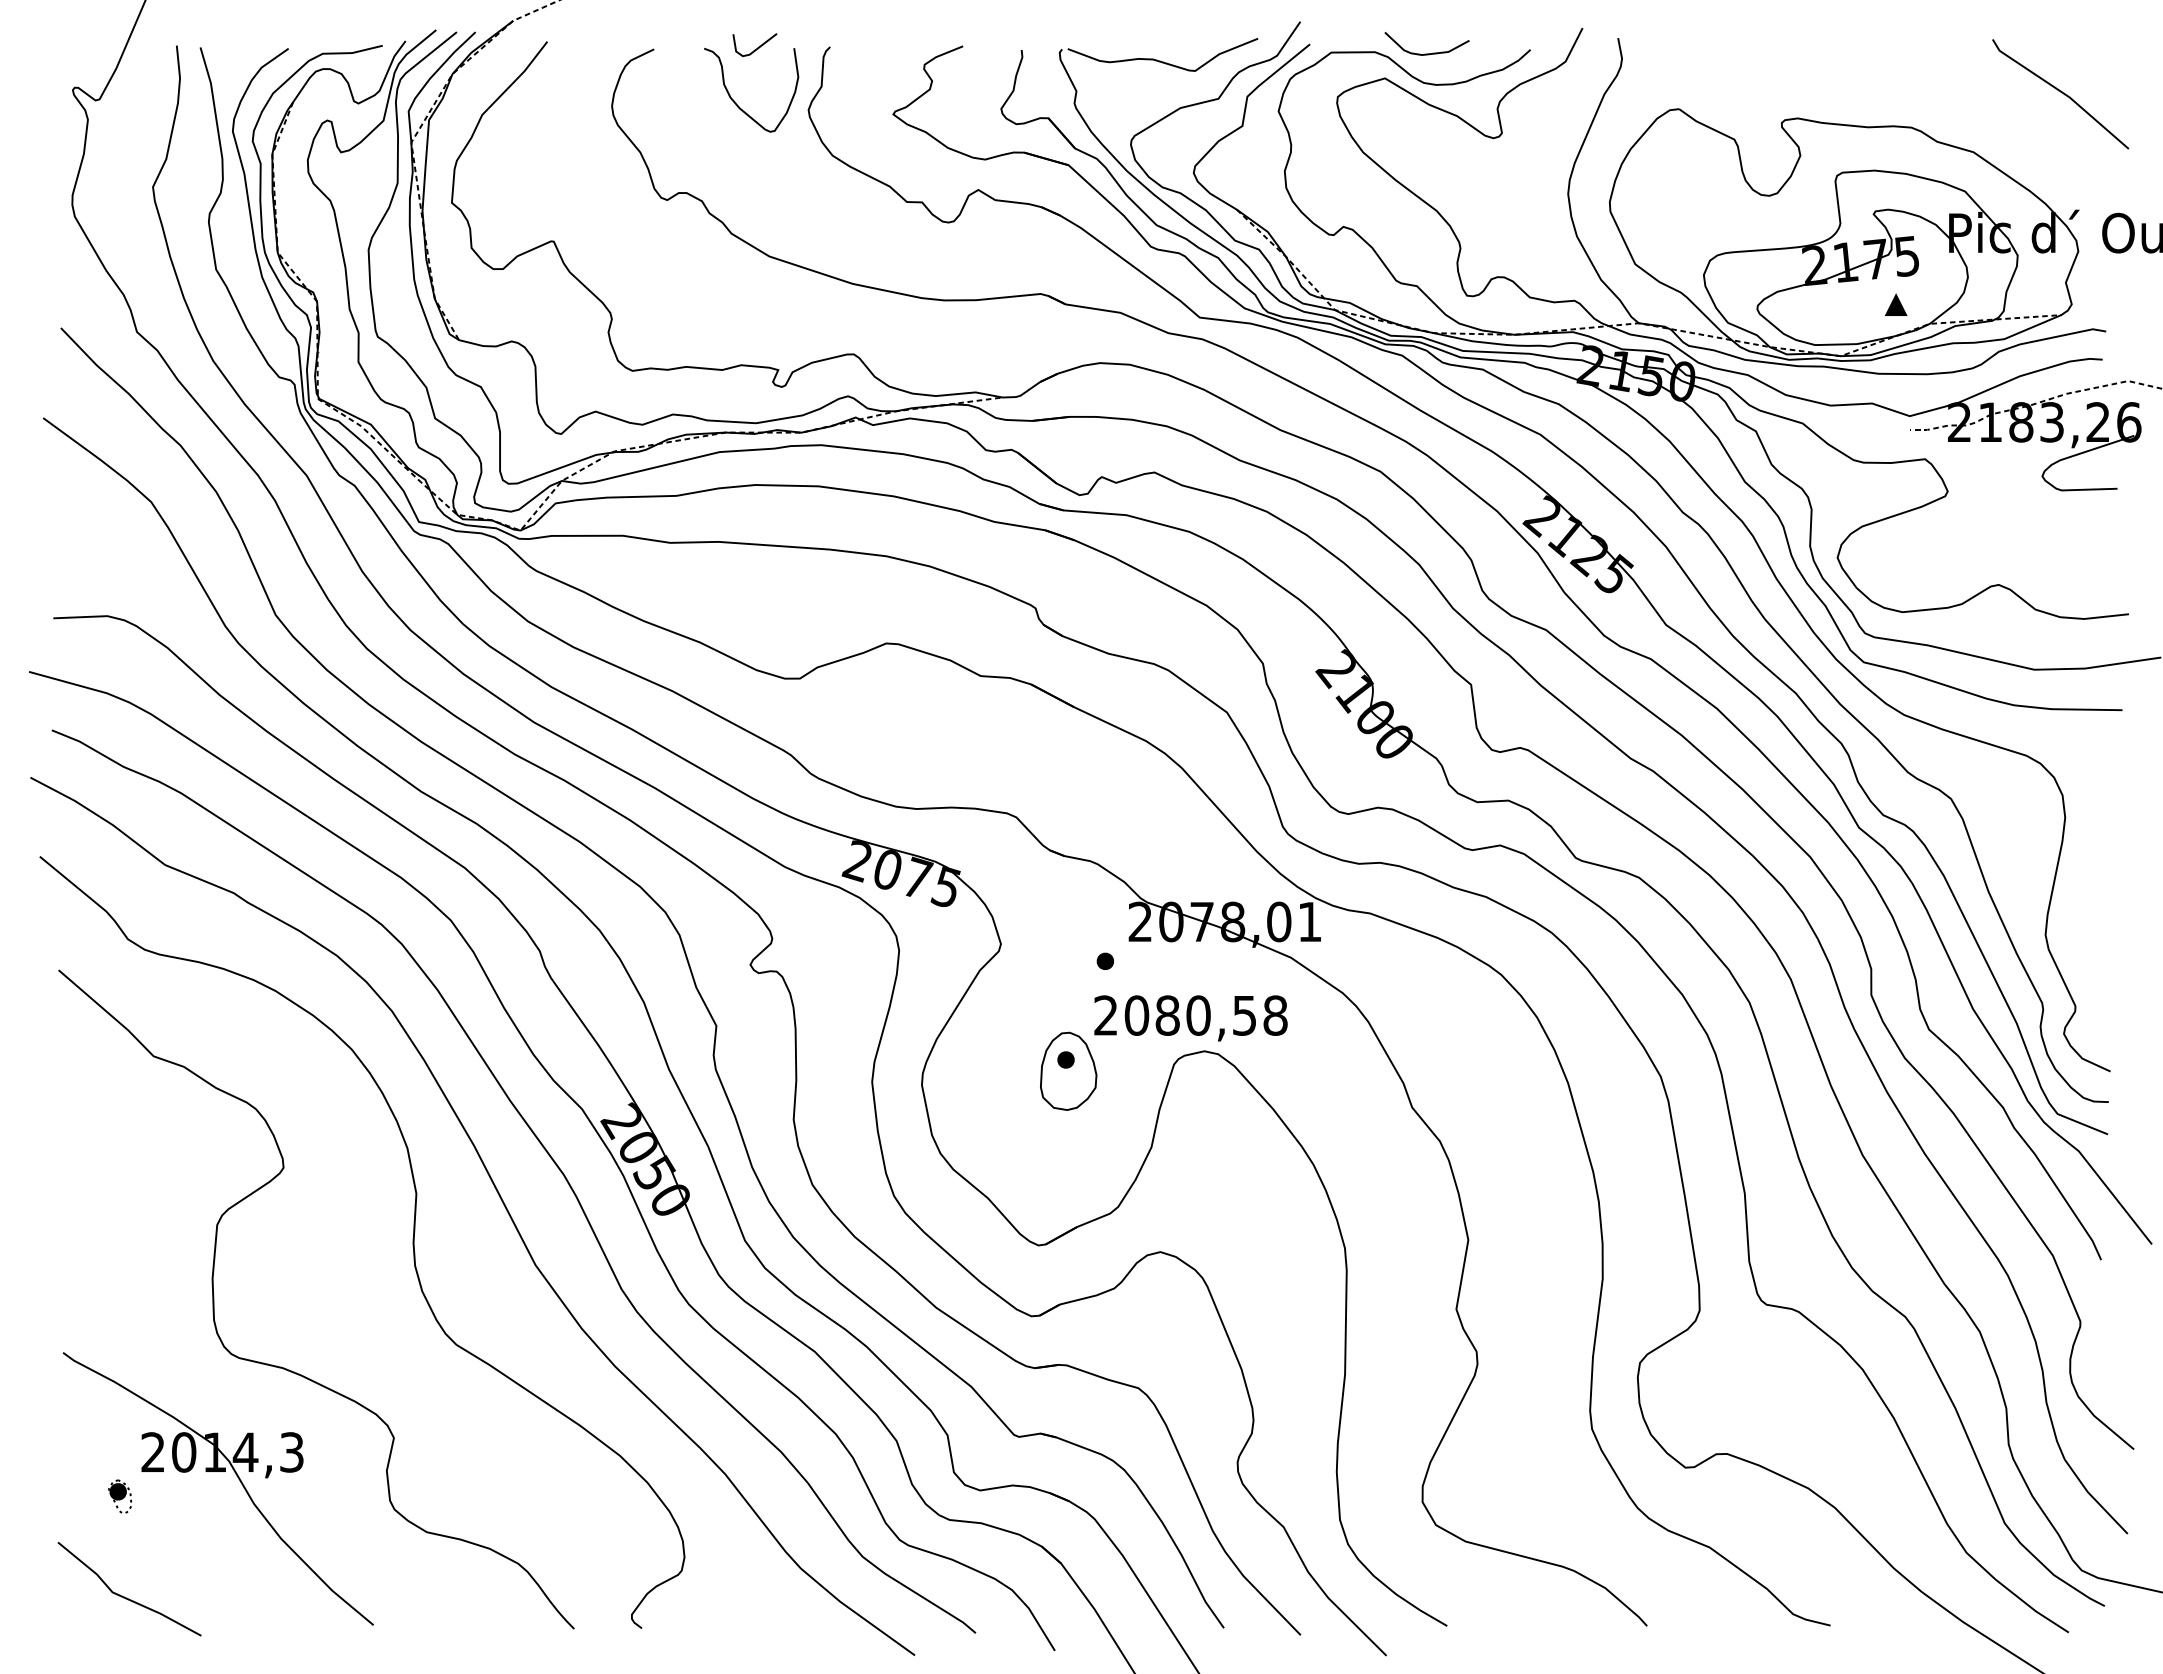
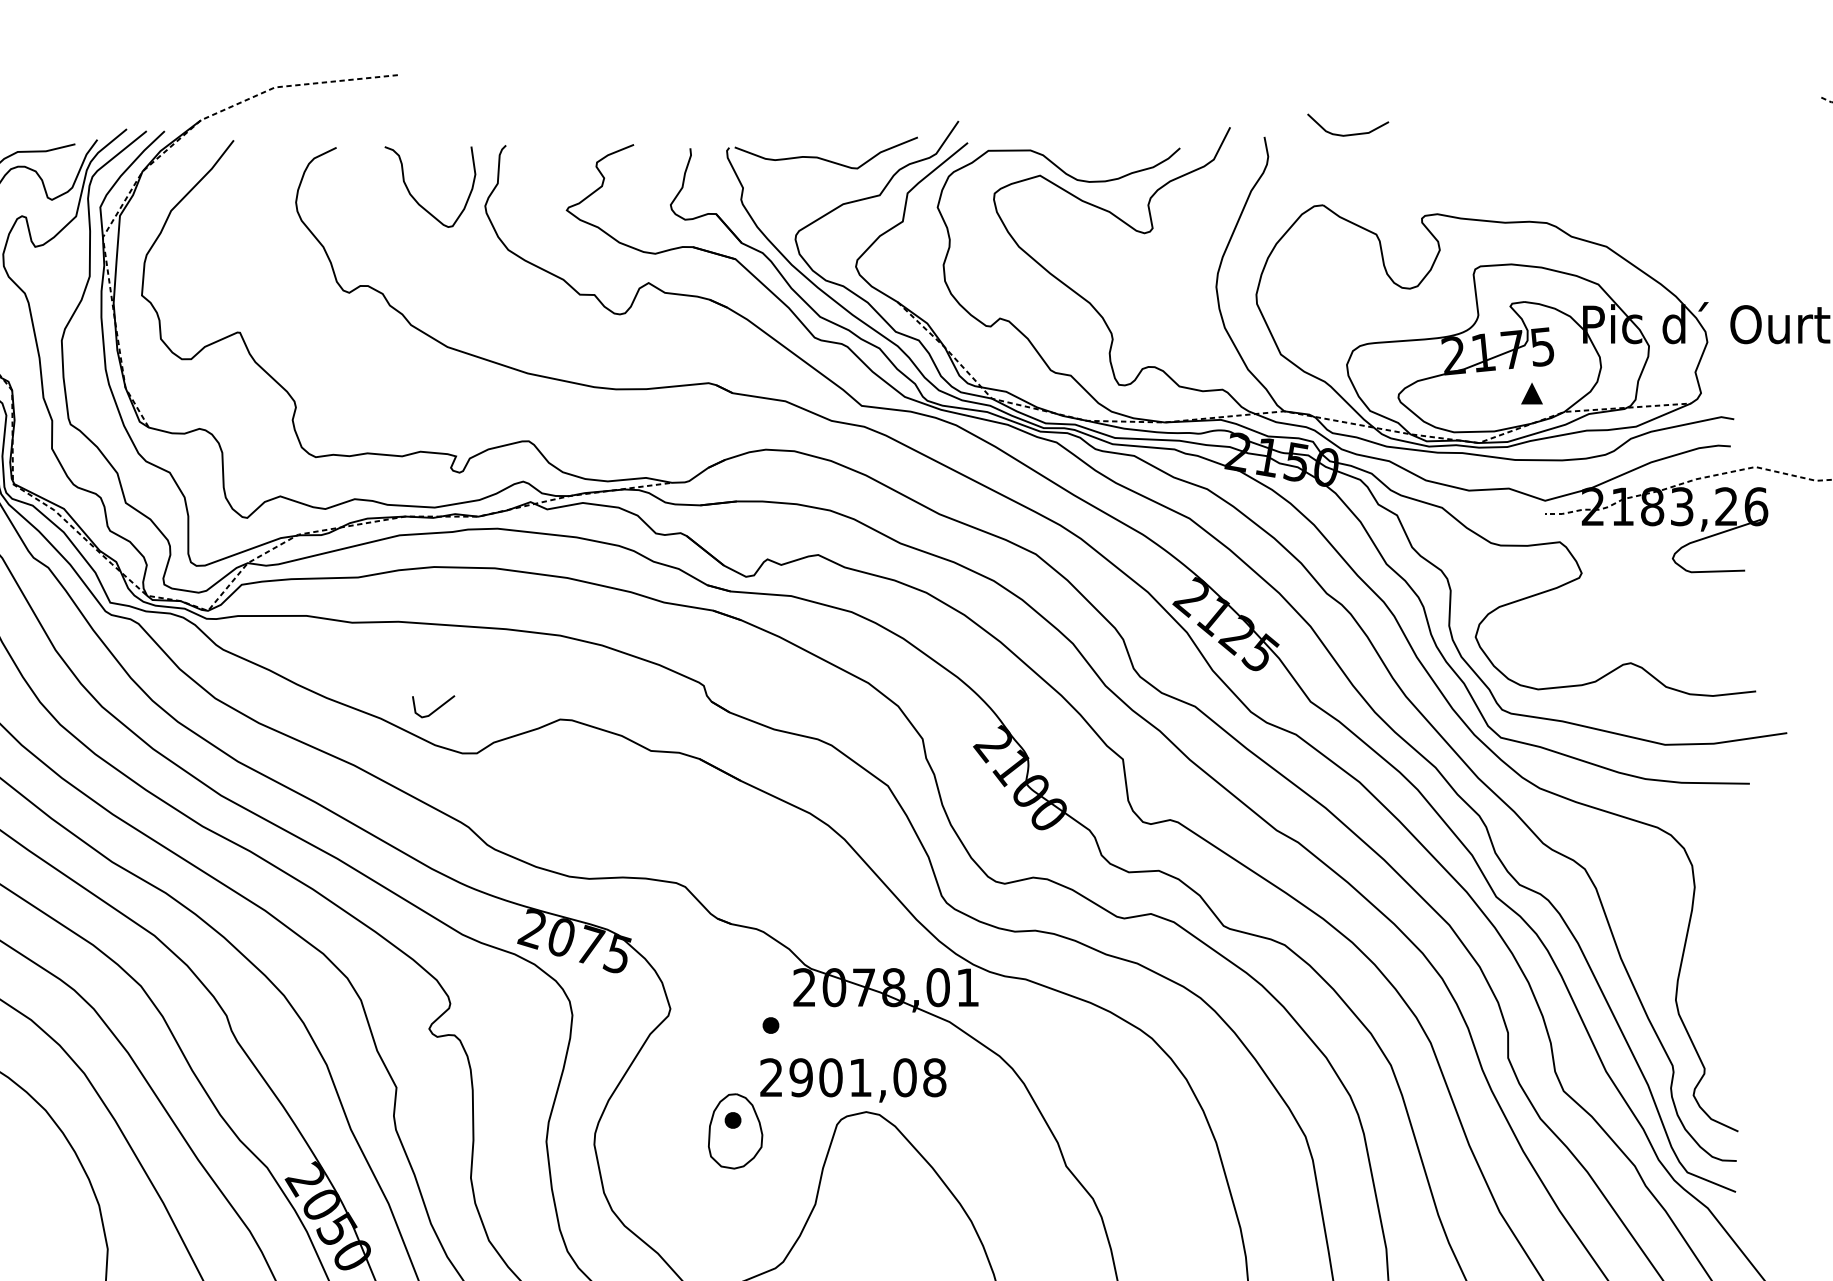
line: (757, 47) -> (436, 708), moved
curve: (1426, 53) -> (1347, 134), moved
line: (2061, 93) -> (1691, 190), removed
text: (1190, 1015) -> (852, 1077), 2080,58 -> 2901,08

